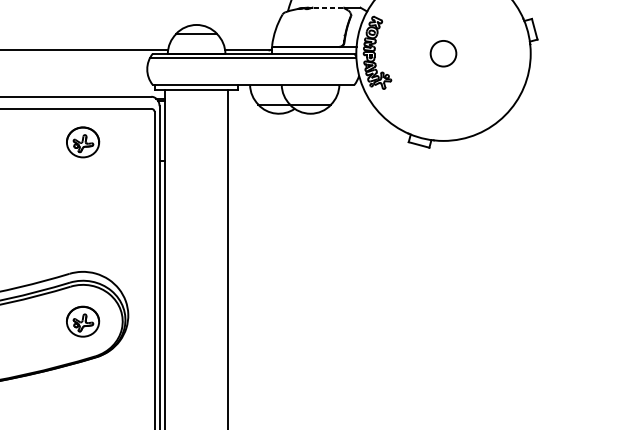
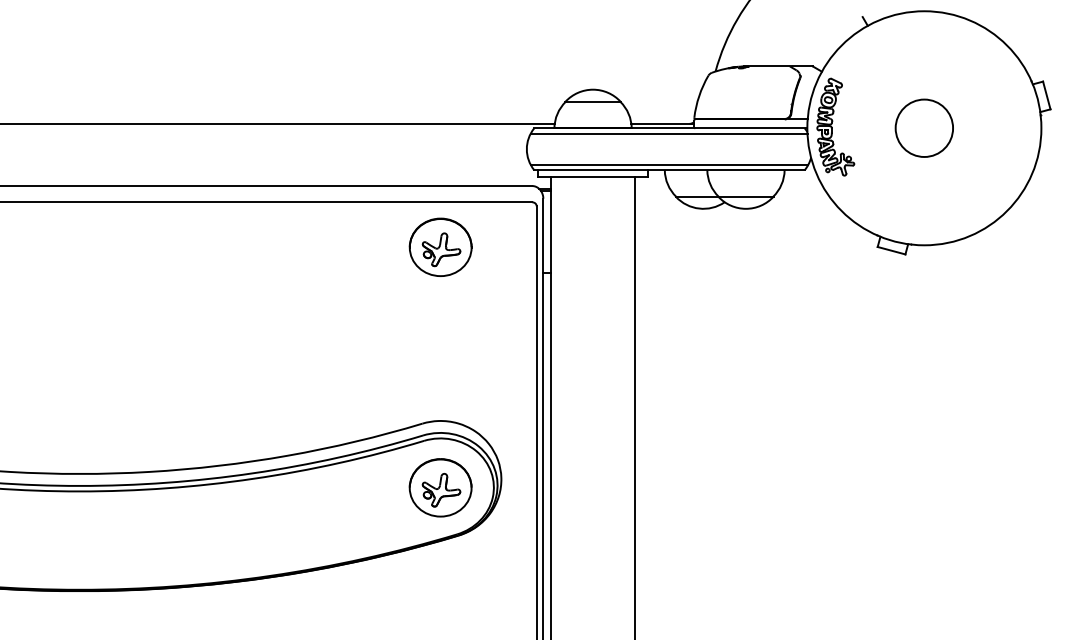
line: (328, 7) -> (769, 66), dashed -> solid
circle: (443, 53) -> (924, 127), size x1.67
line: (253, 80) -> (669, 164), added
part: (82, 141) -> (440, 246), size x1.43
part: (82, 321) -> (440, 487), size x1.43

